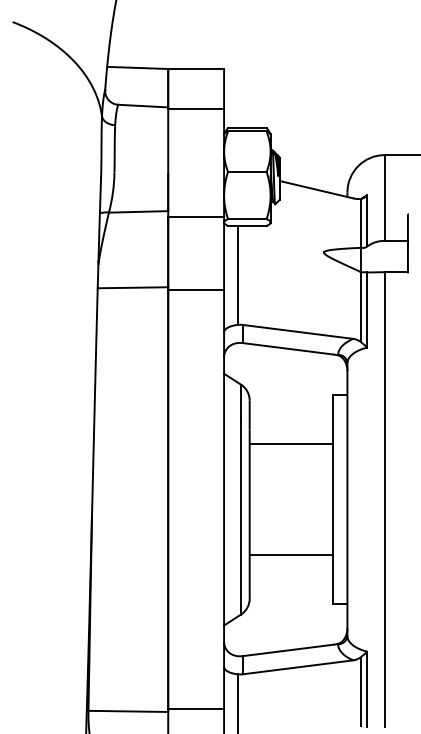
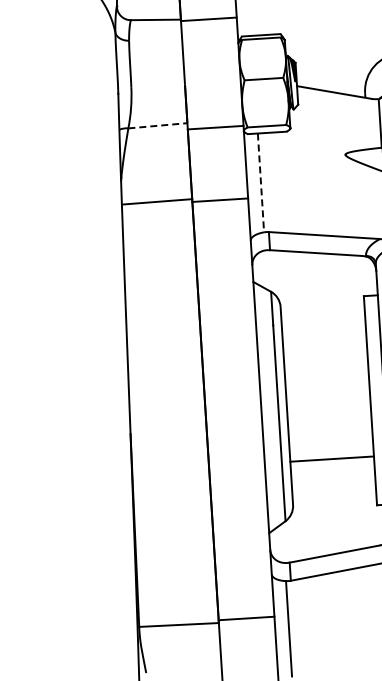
line: (138, 211) -> (157, 125), solid -> dashed
line: (237, 275) -> (260, 183), solid -> dashed
line: (291, 443) -> (325, 347), removed

